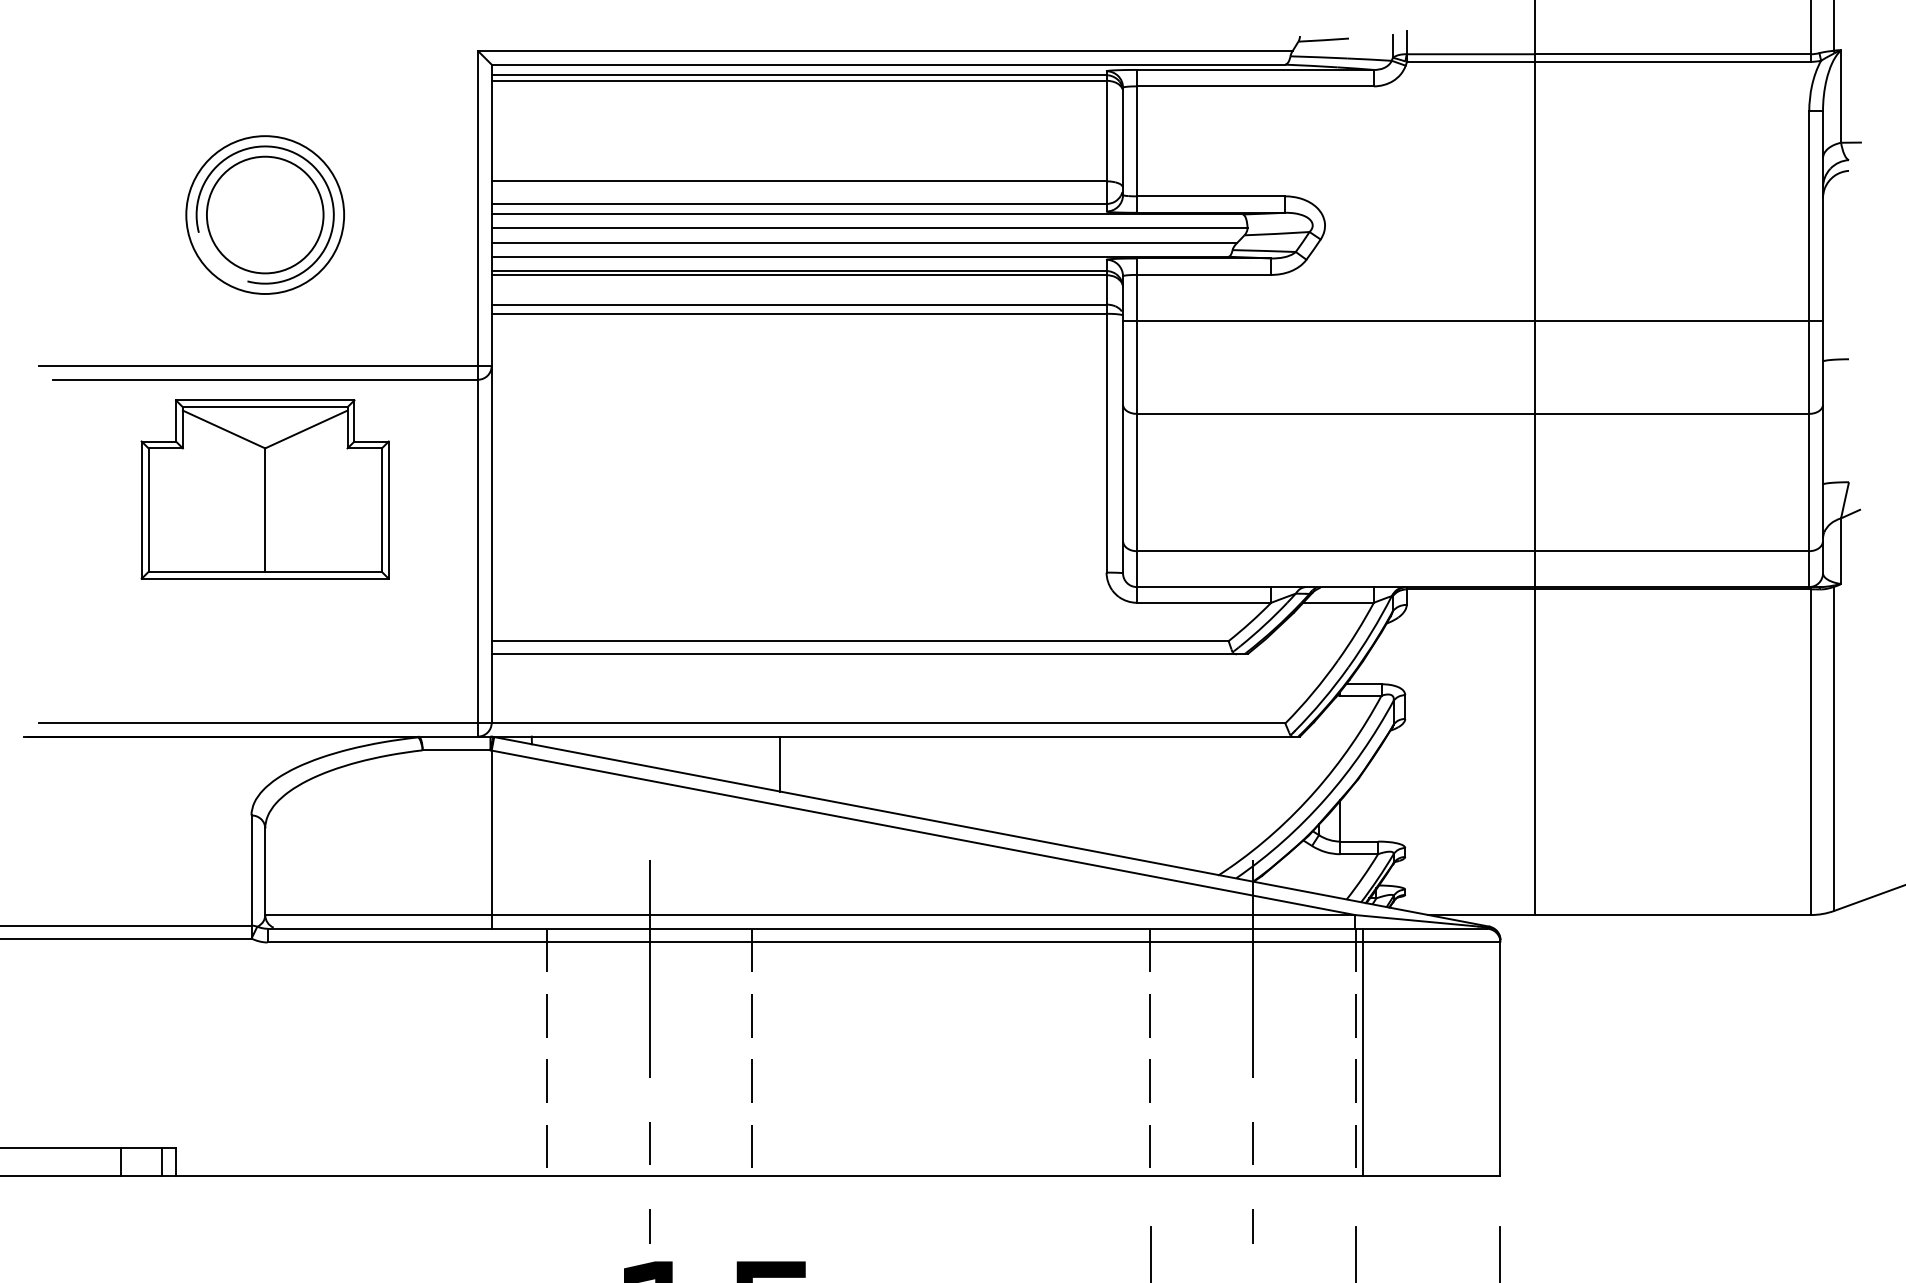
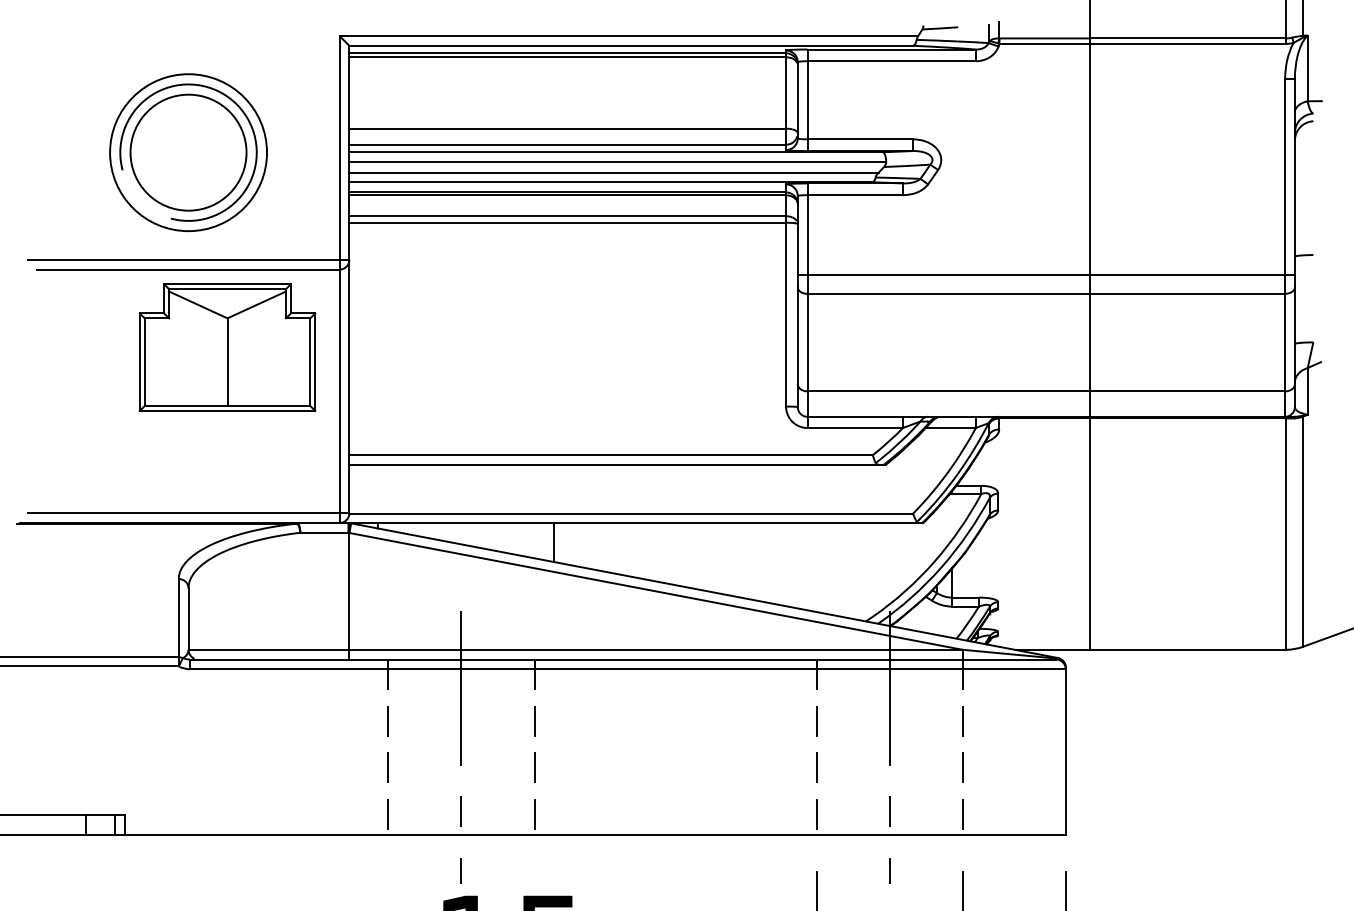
part: (265, 214) -> (188, 152), size x1.4
line: (1471, 321) -> (1045, 275), moved
part: (265, 489) -> (227, 347), moved
line: (1363, 1051) -> (968, 746), removed

